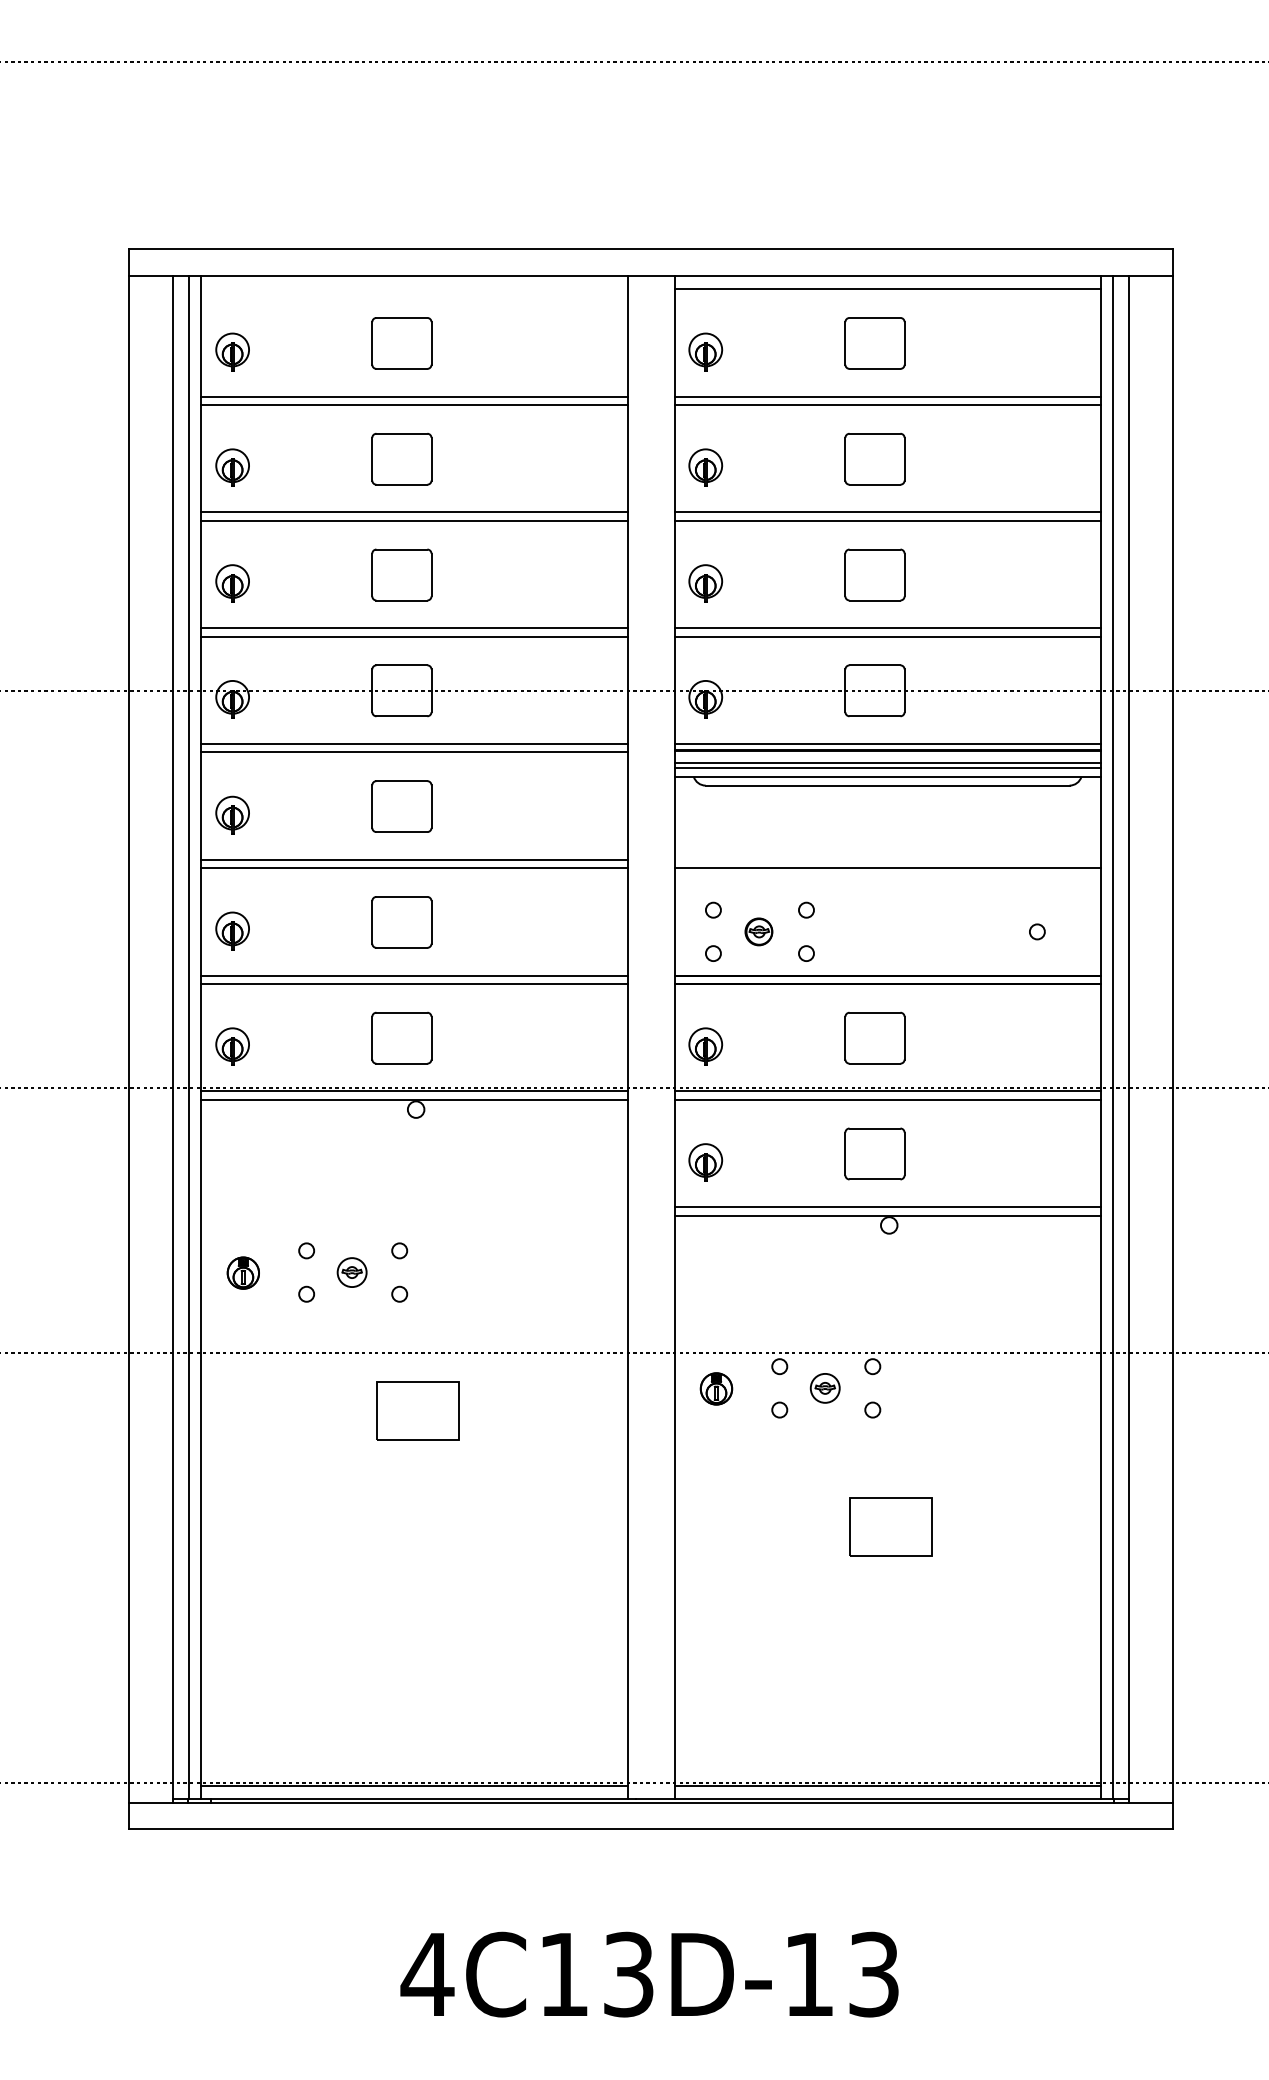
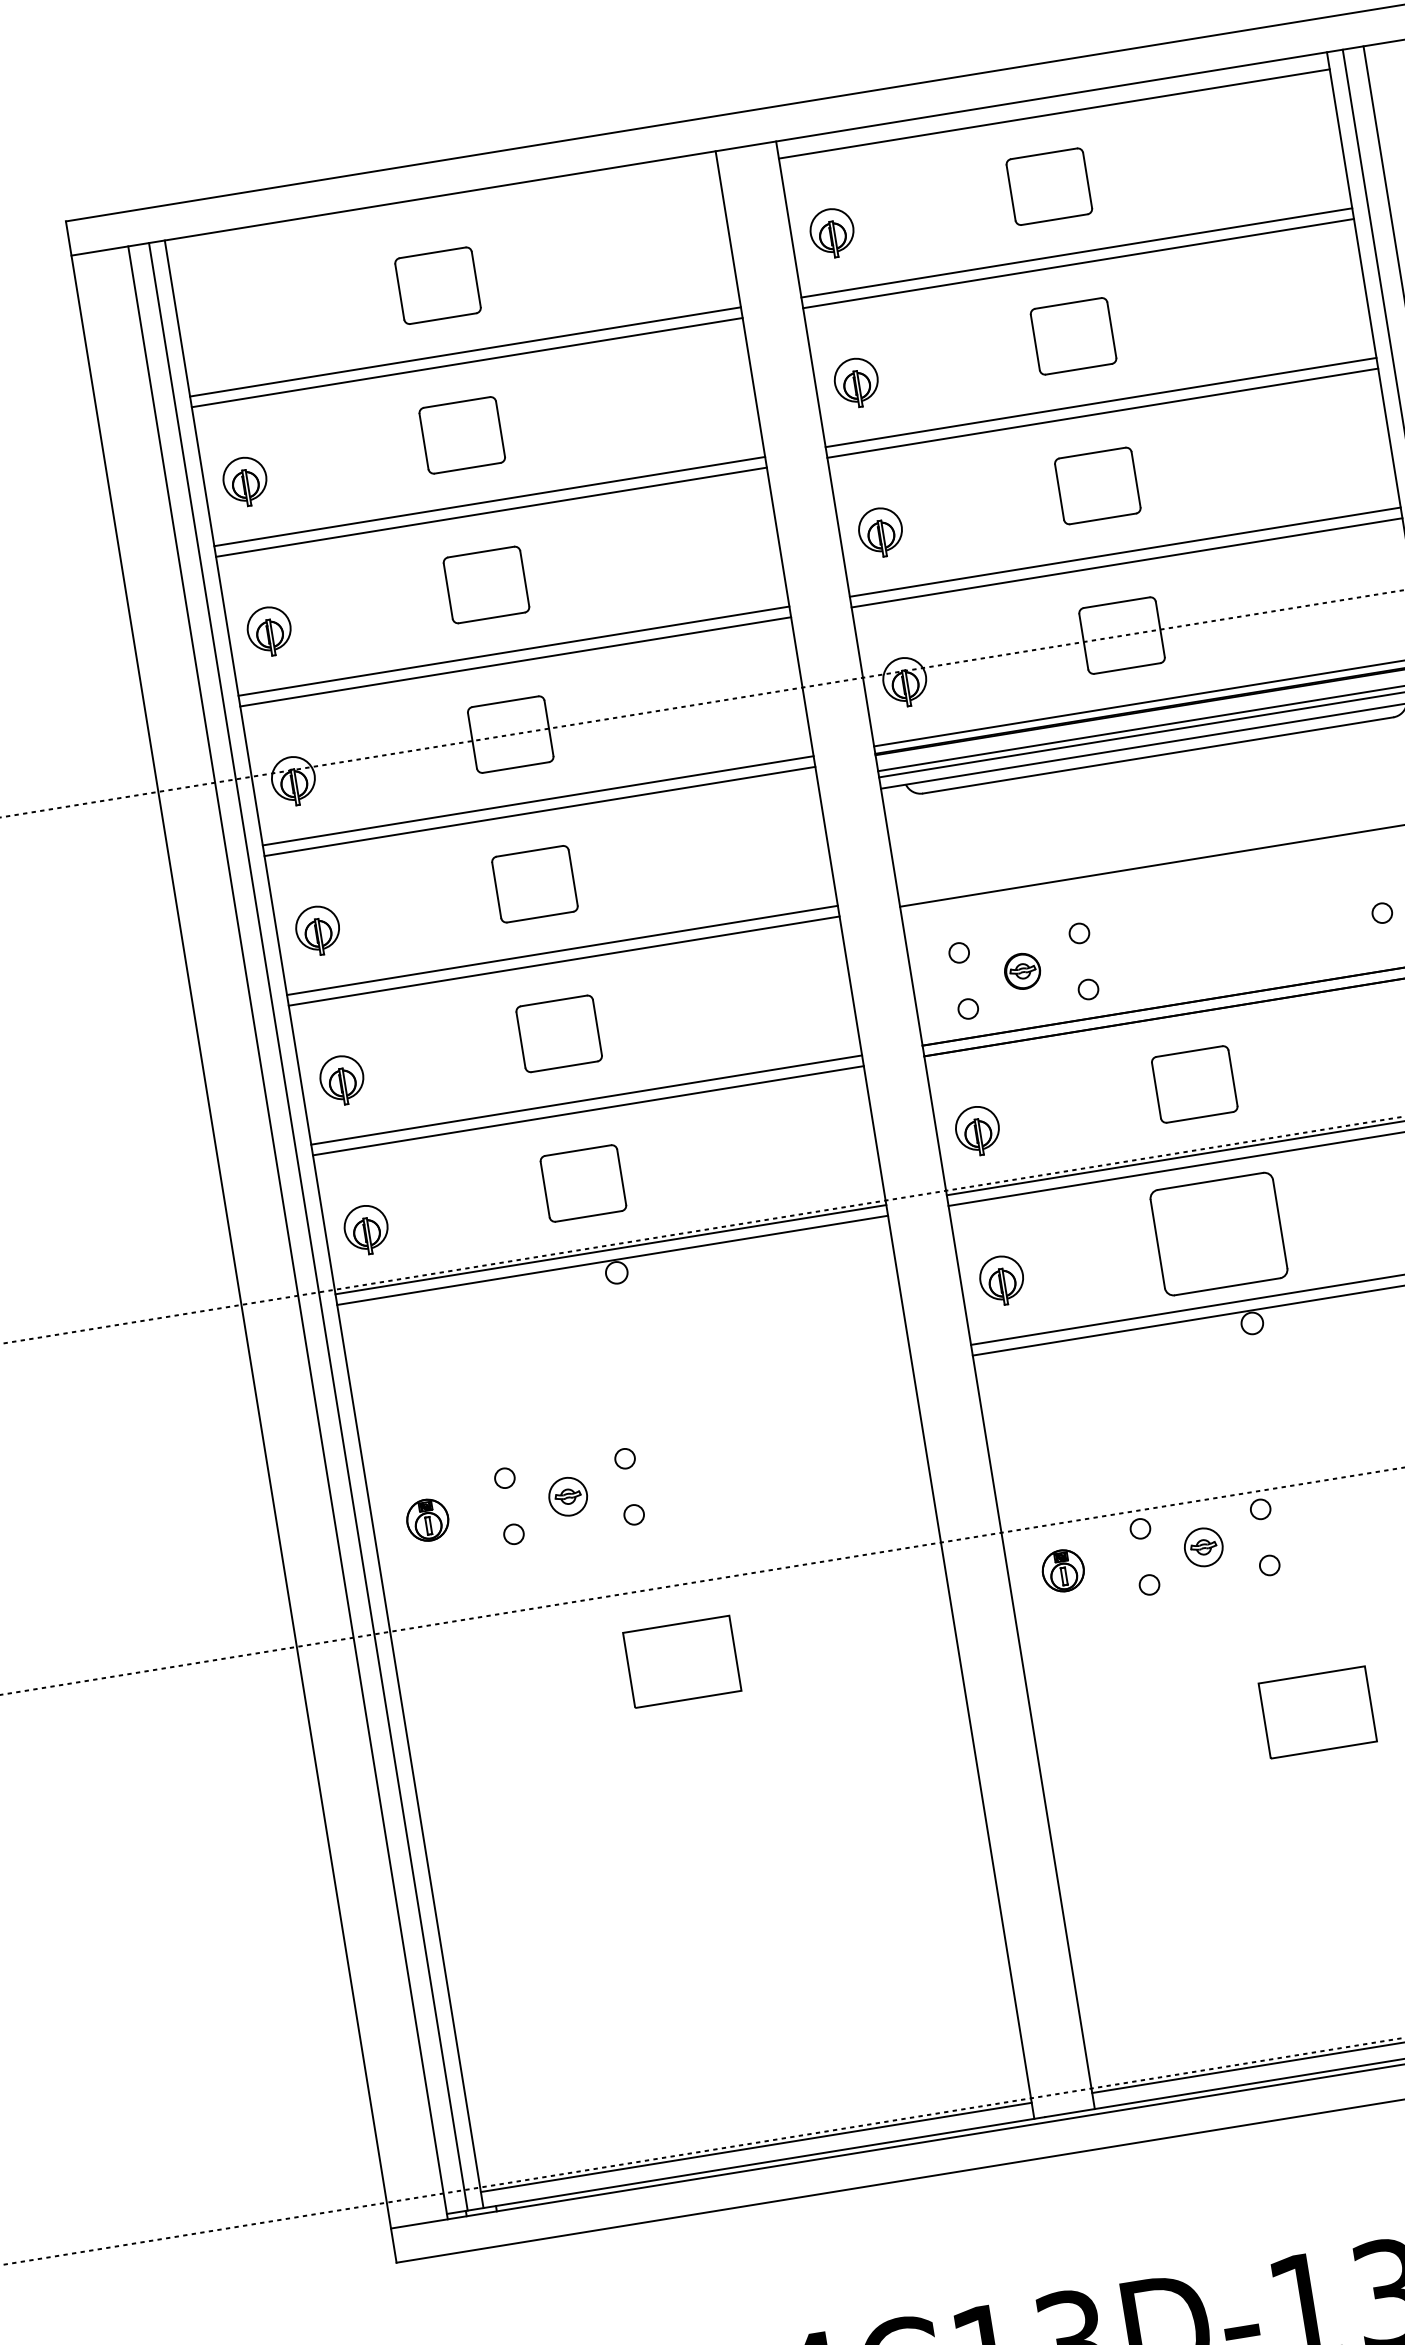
part: (232, 351) -> (220, 331), removed
part: (874, 1153) -> (1218, 1233), size x1.6

